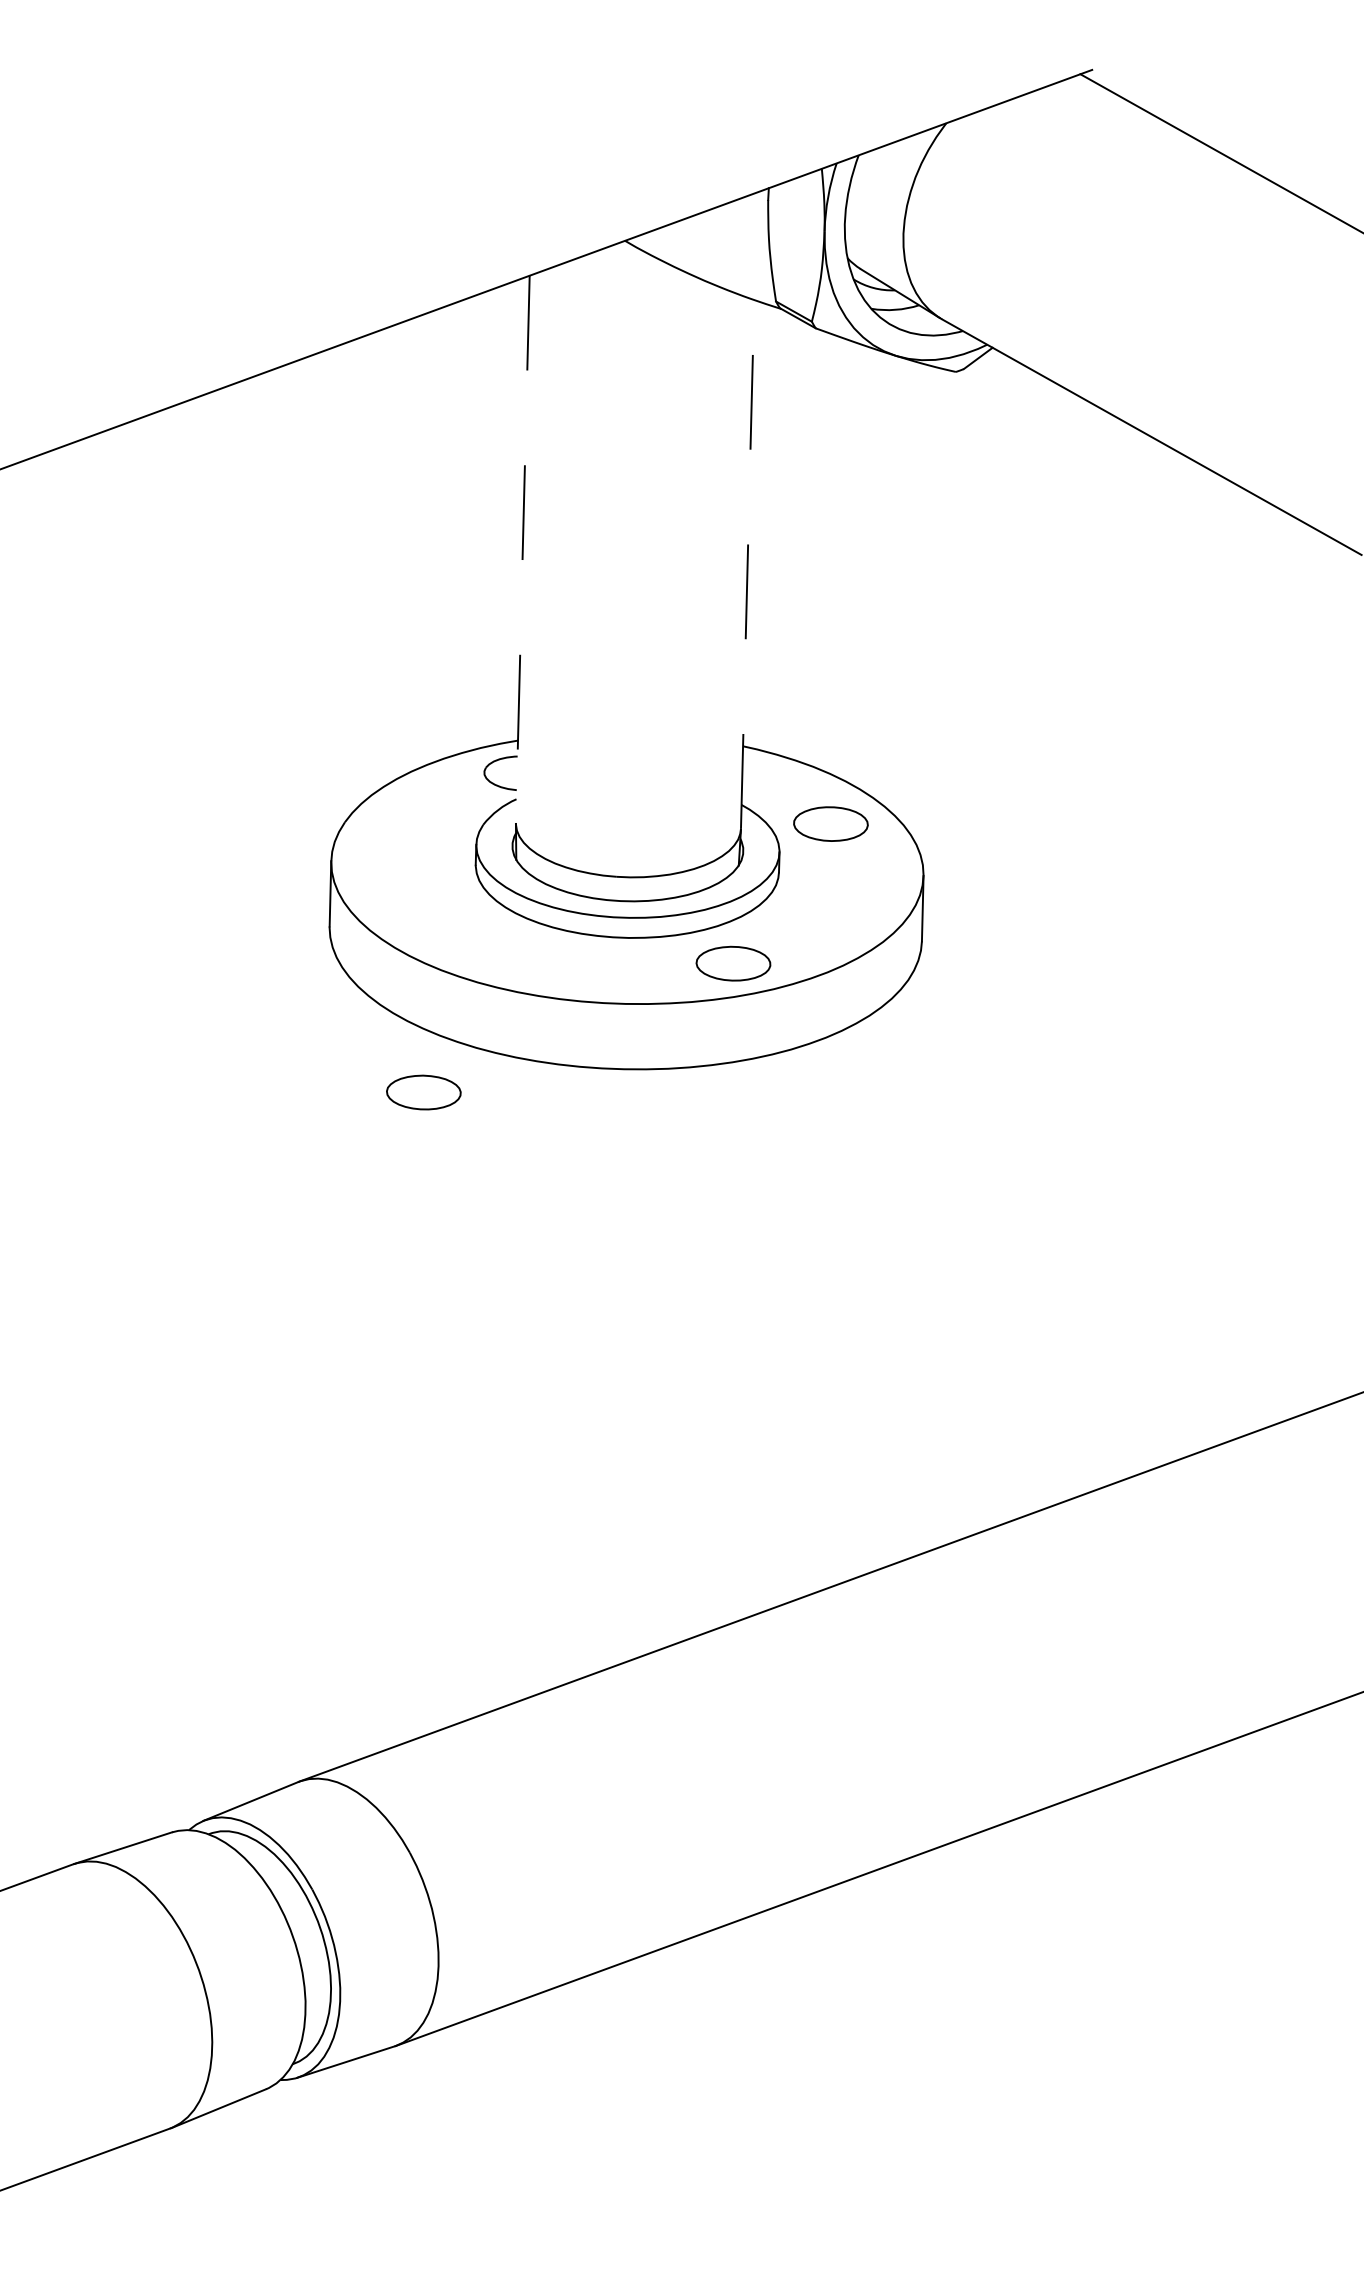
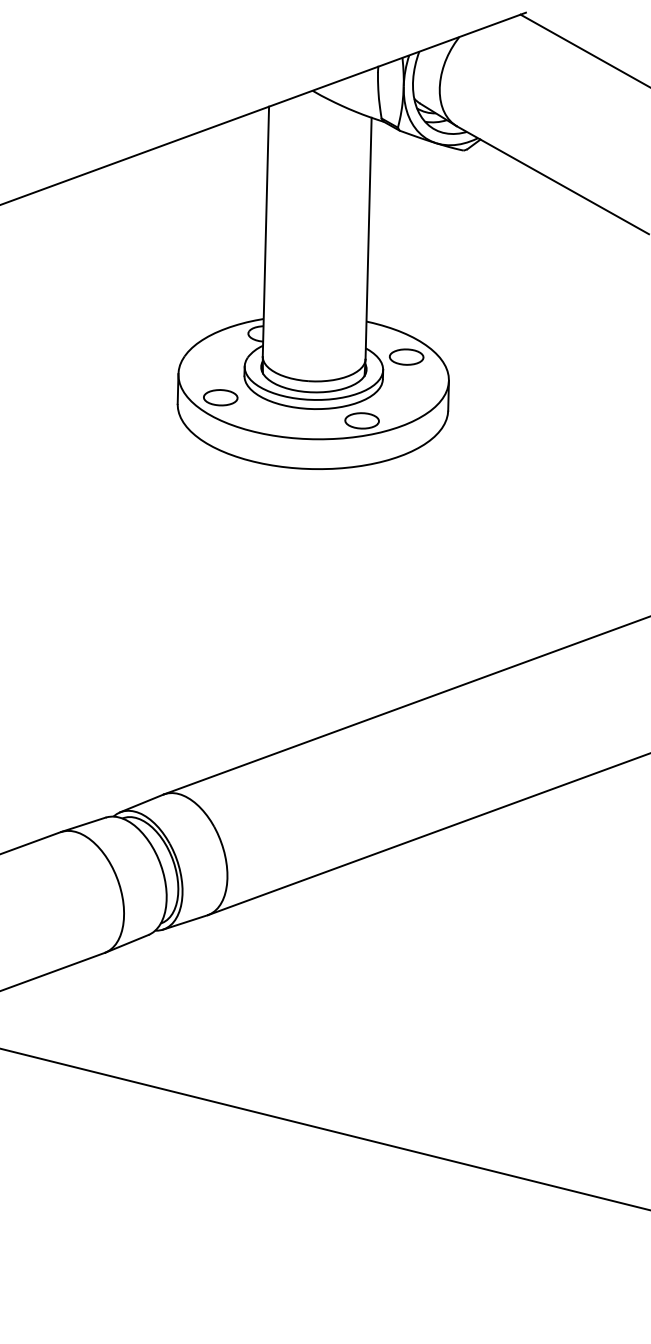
line: (521, 551) -> (265, 232), dashed -> solid
line: (747, 564) -> (368, 238), dashed -> solid
part: (423, 1092) -> (220, 397), moved

